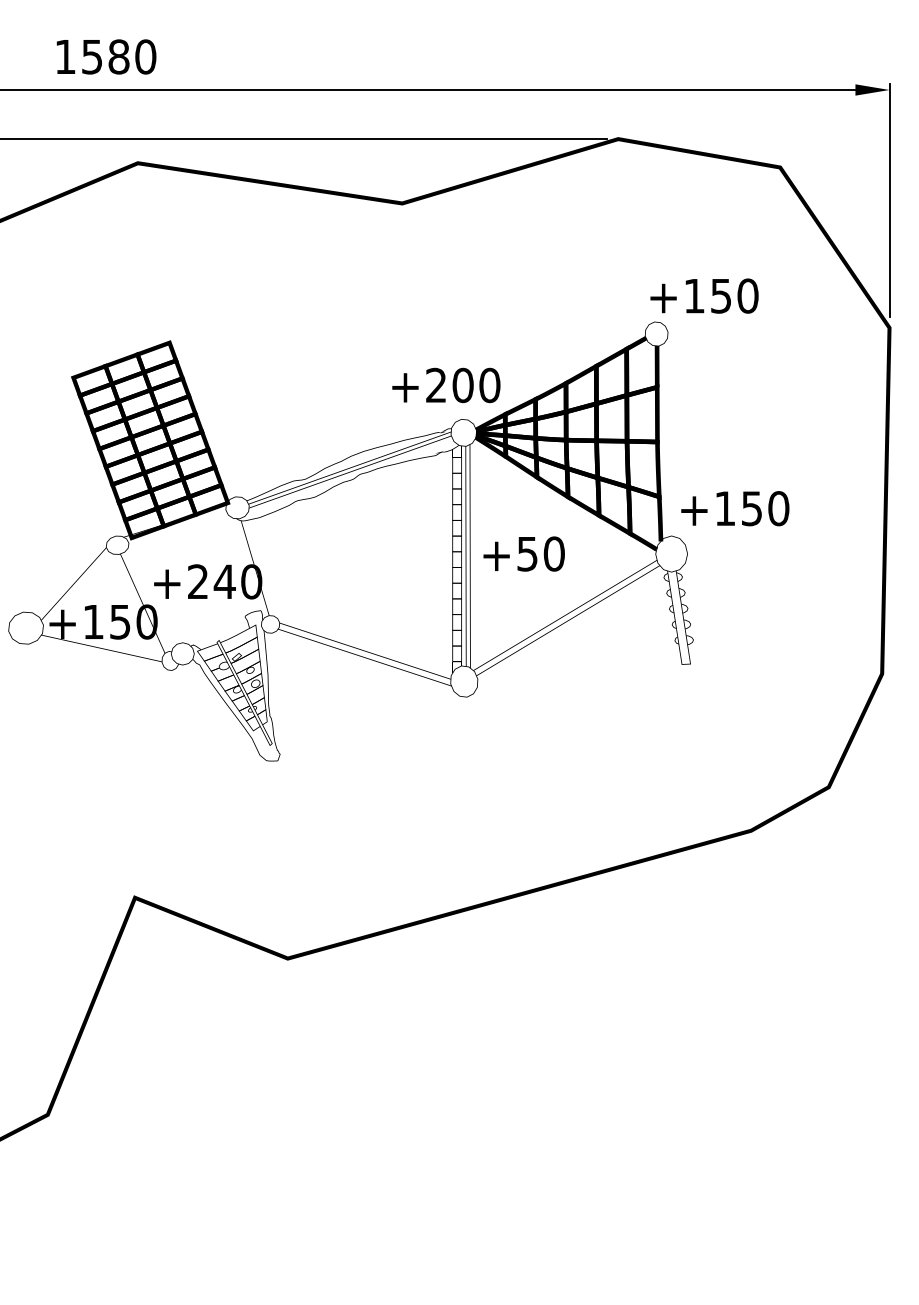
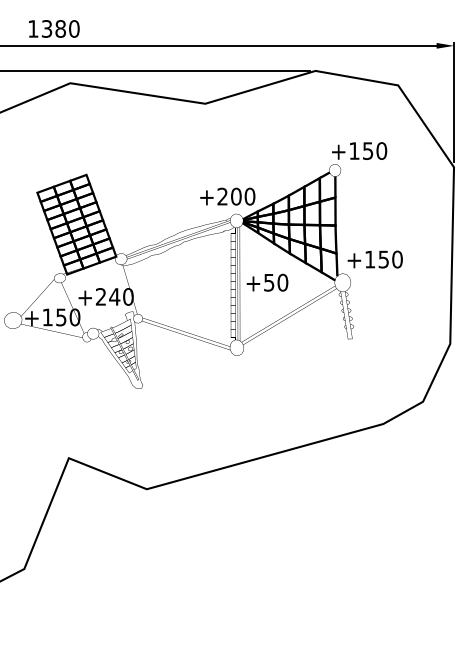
text: (93, 56) -> (47, 28), 1580 -> 1380

